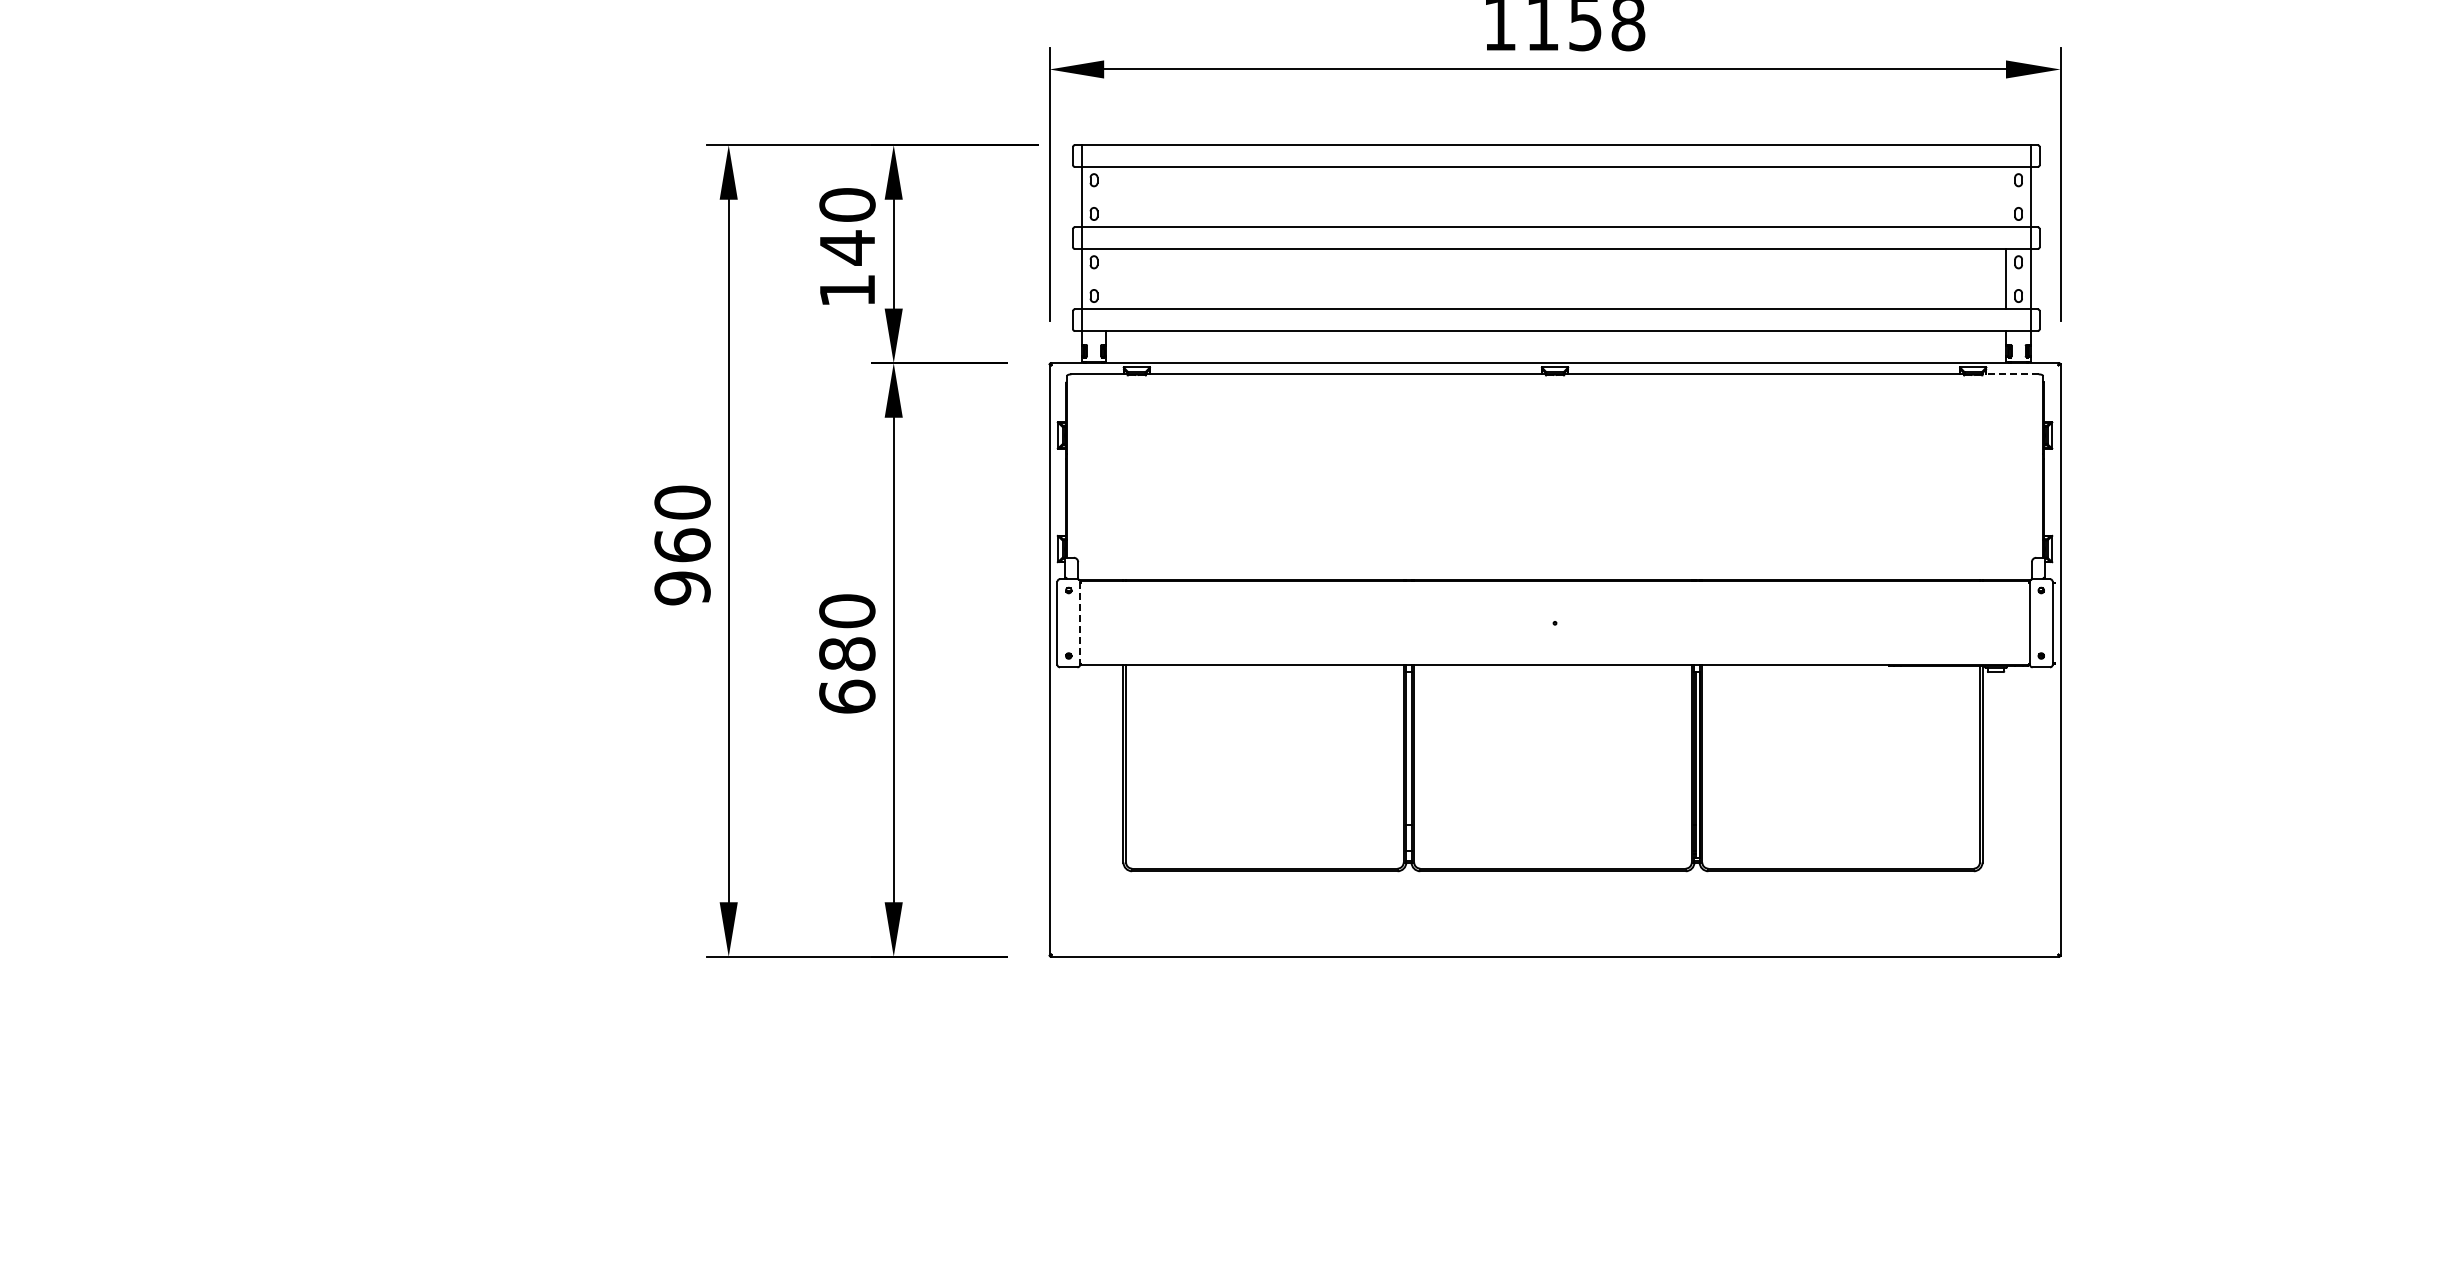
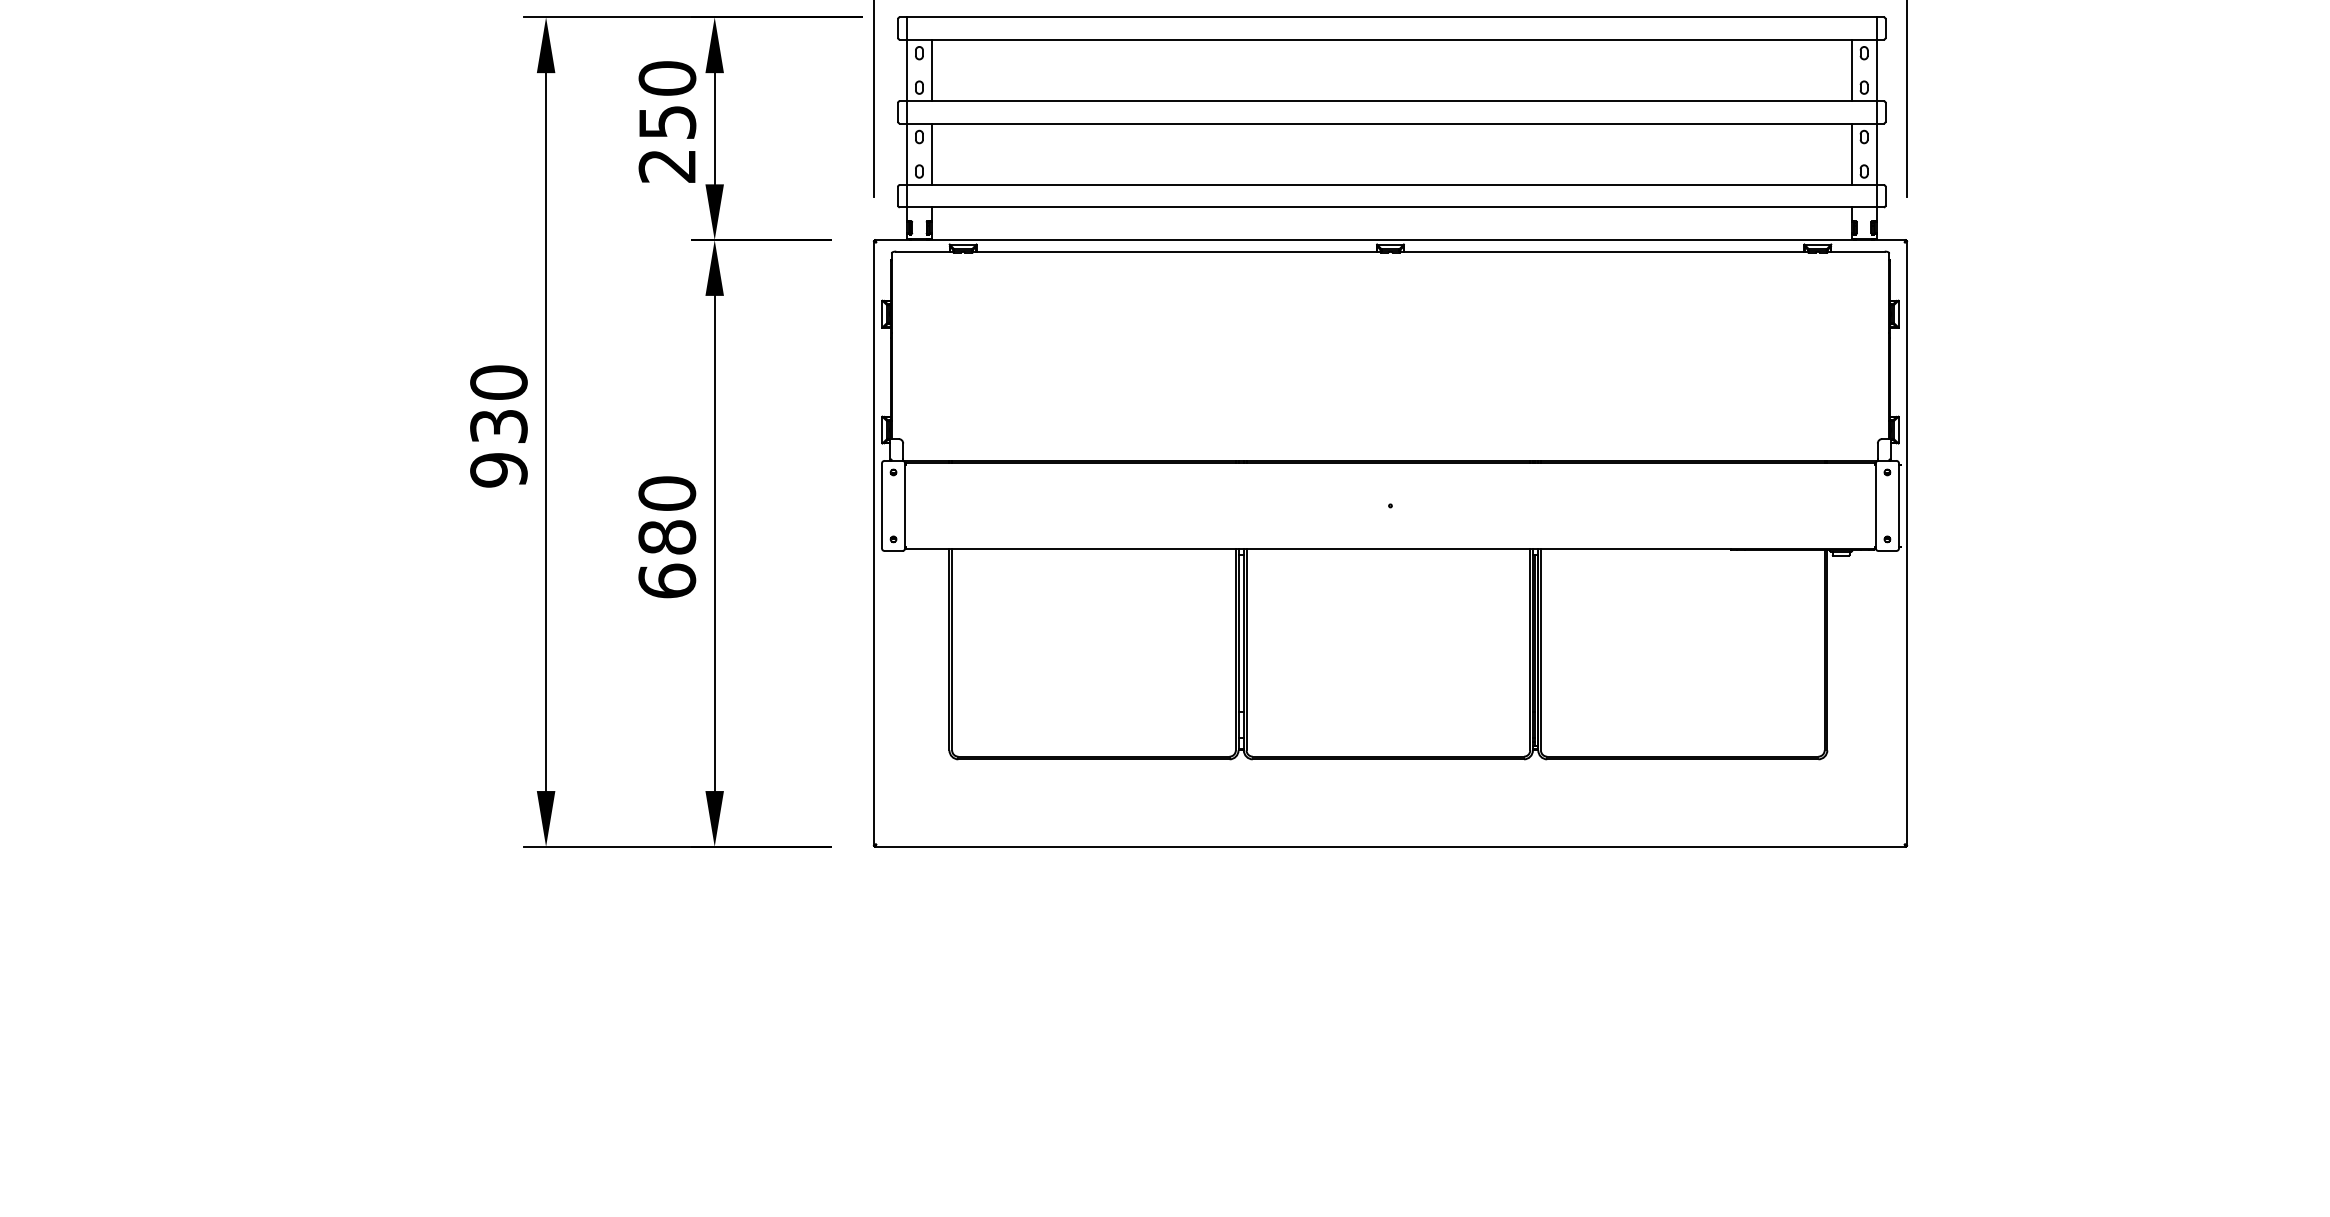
line: (1106, 196) -> (932, 69), added
line: (2006, 196) -> (1851, 69), added
text: (847, 268) -> (667, 143), 140 -> 250
line: (1106, 279) -> (932, 154), added
line: (2010, 374) -> (1855, 251), dashed -> solid
text: (682, 545) -> (498, 426), 960 -> 930
line: (1080, 623) -> (905, 506), dashed -> solid

